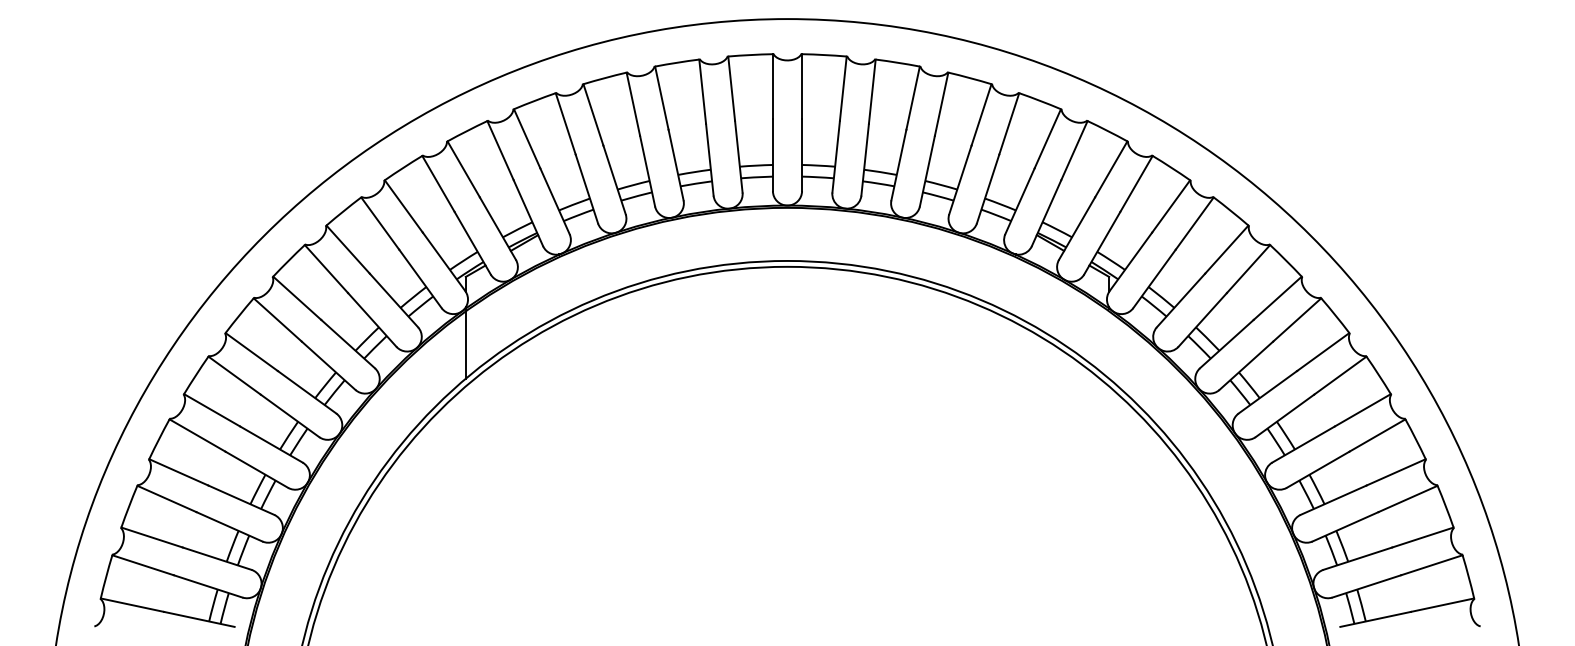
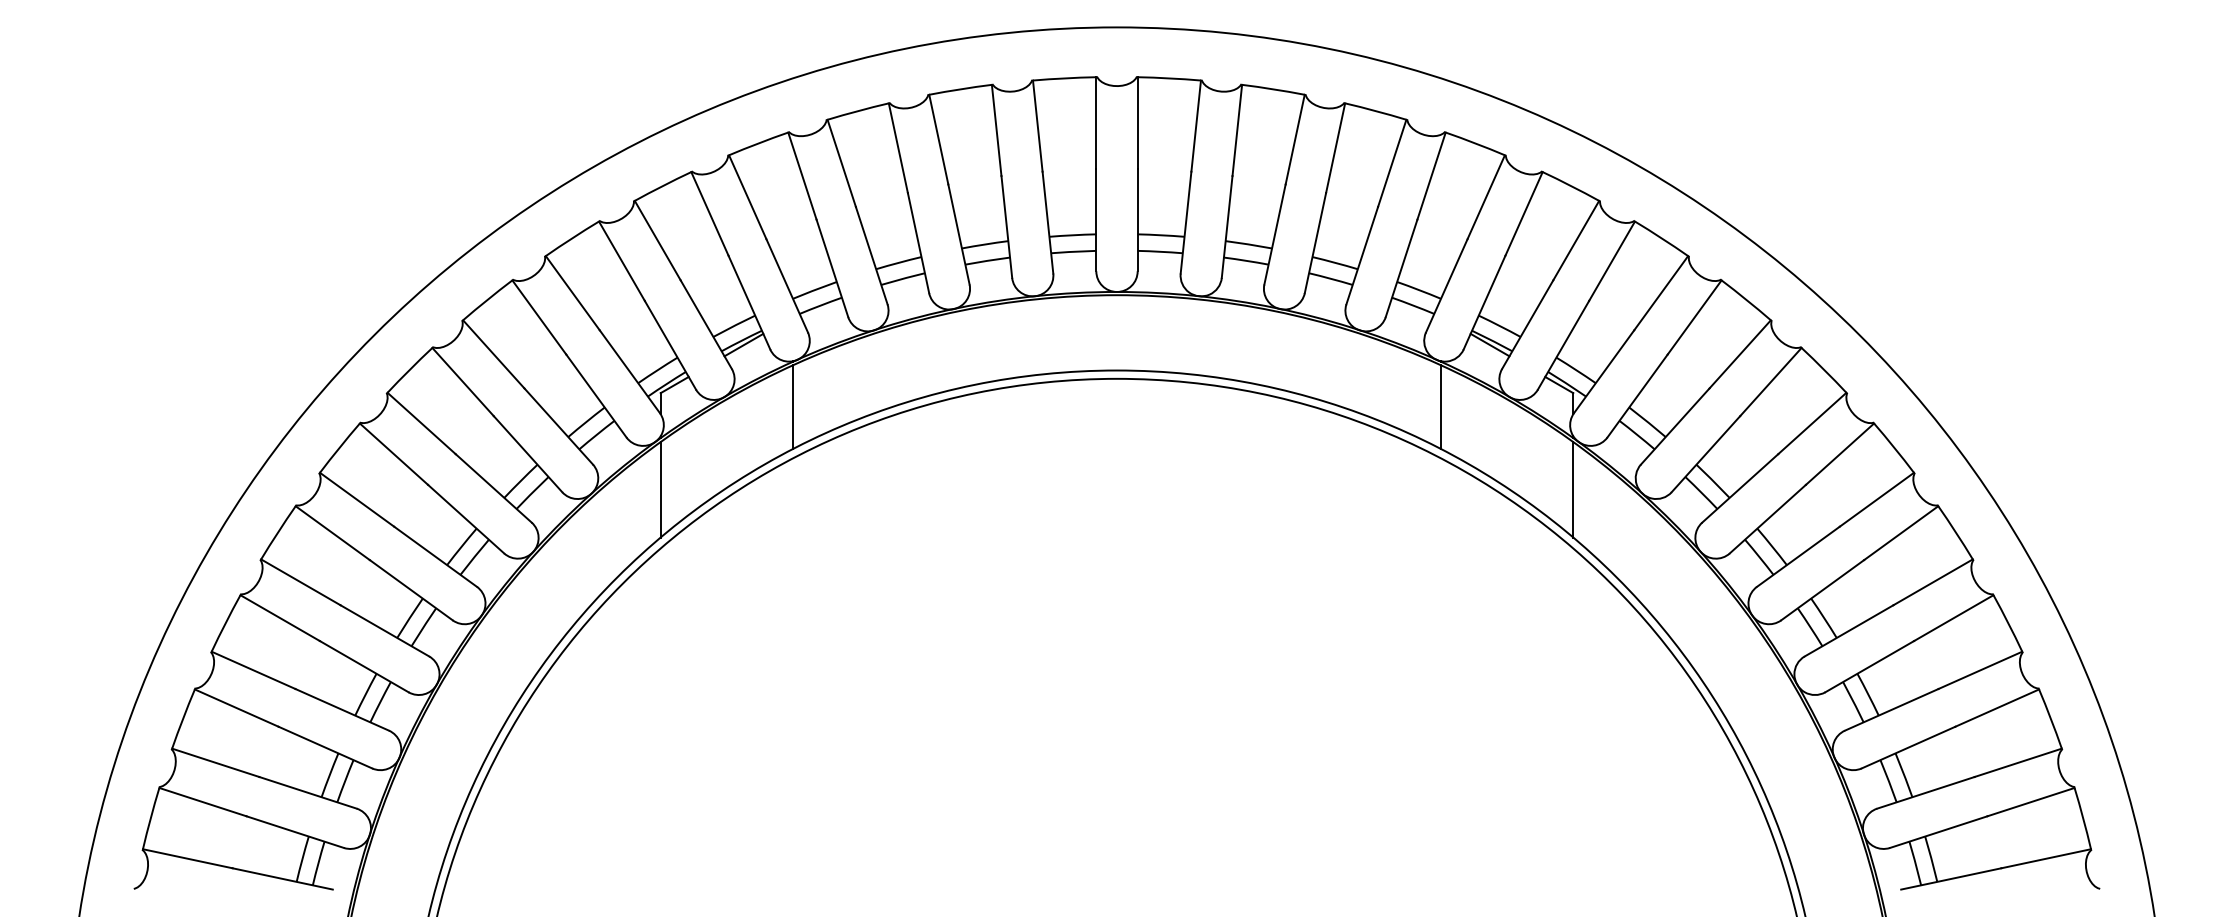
line: (558, 287) -> (792, 407), added
line: (1016, 287) -> (1441, 407), added
line: (1109, 344) -> (1573, 489), added

